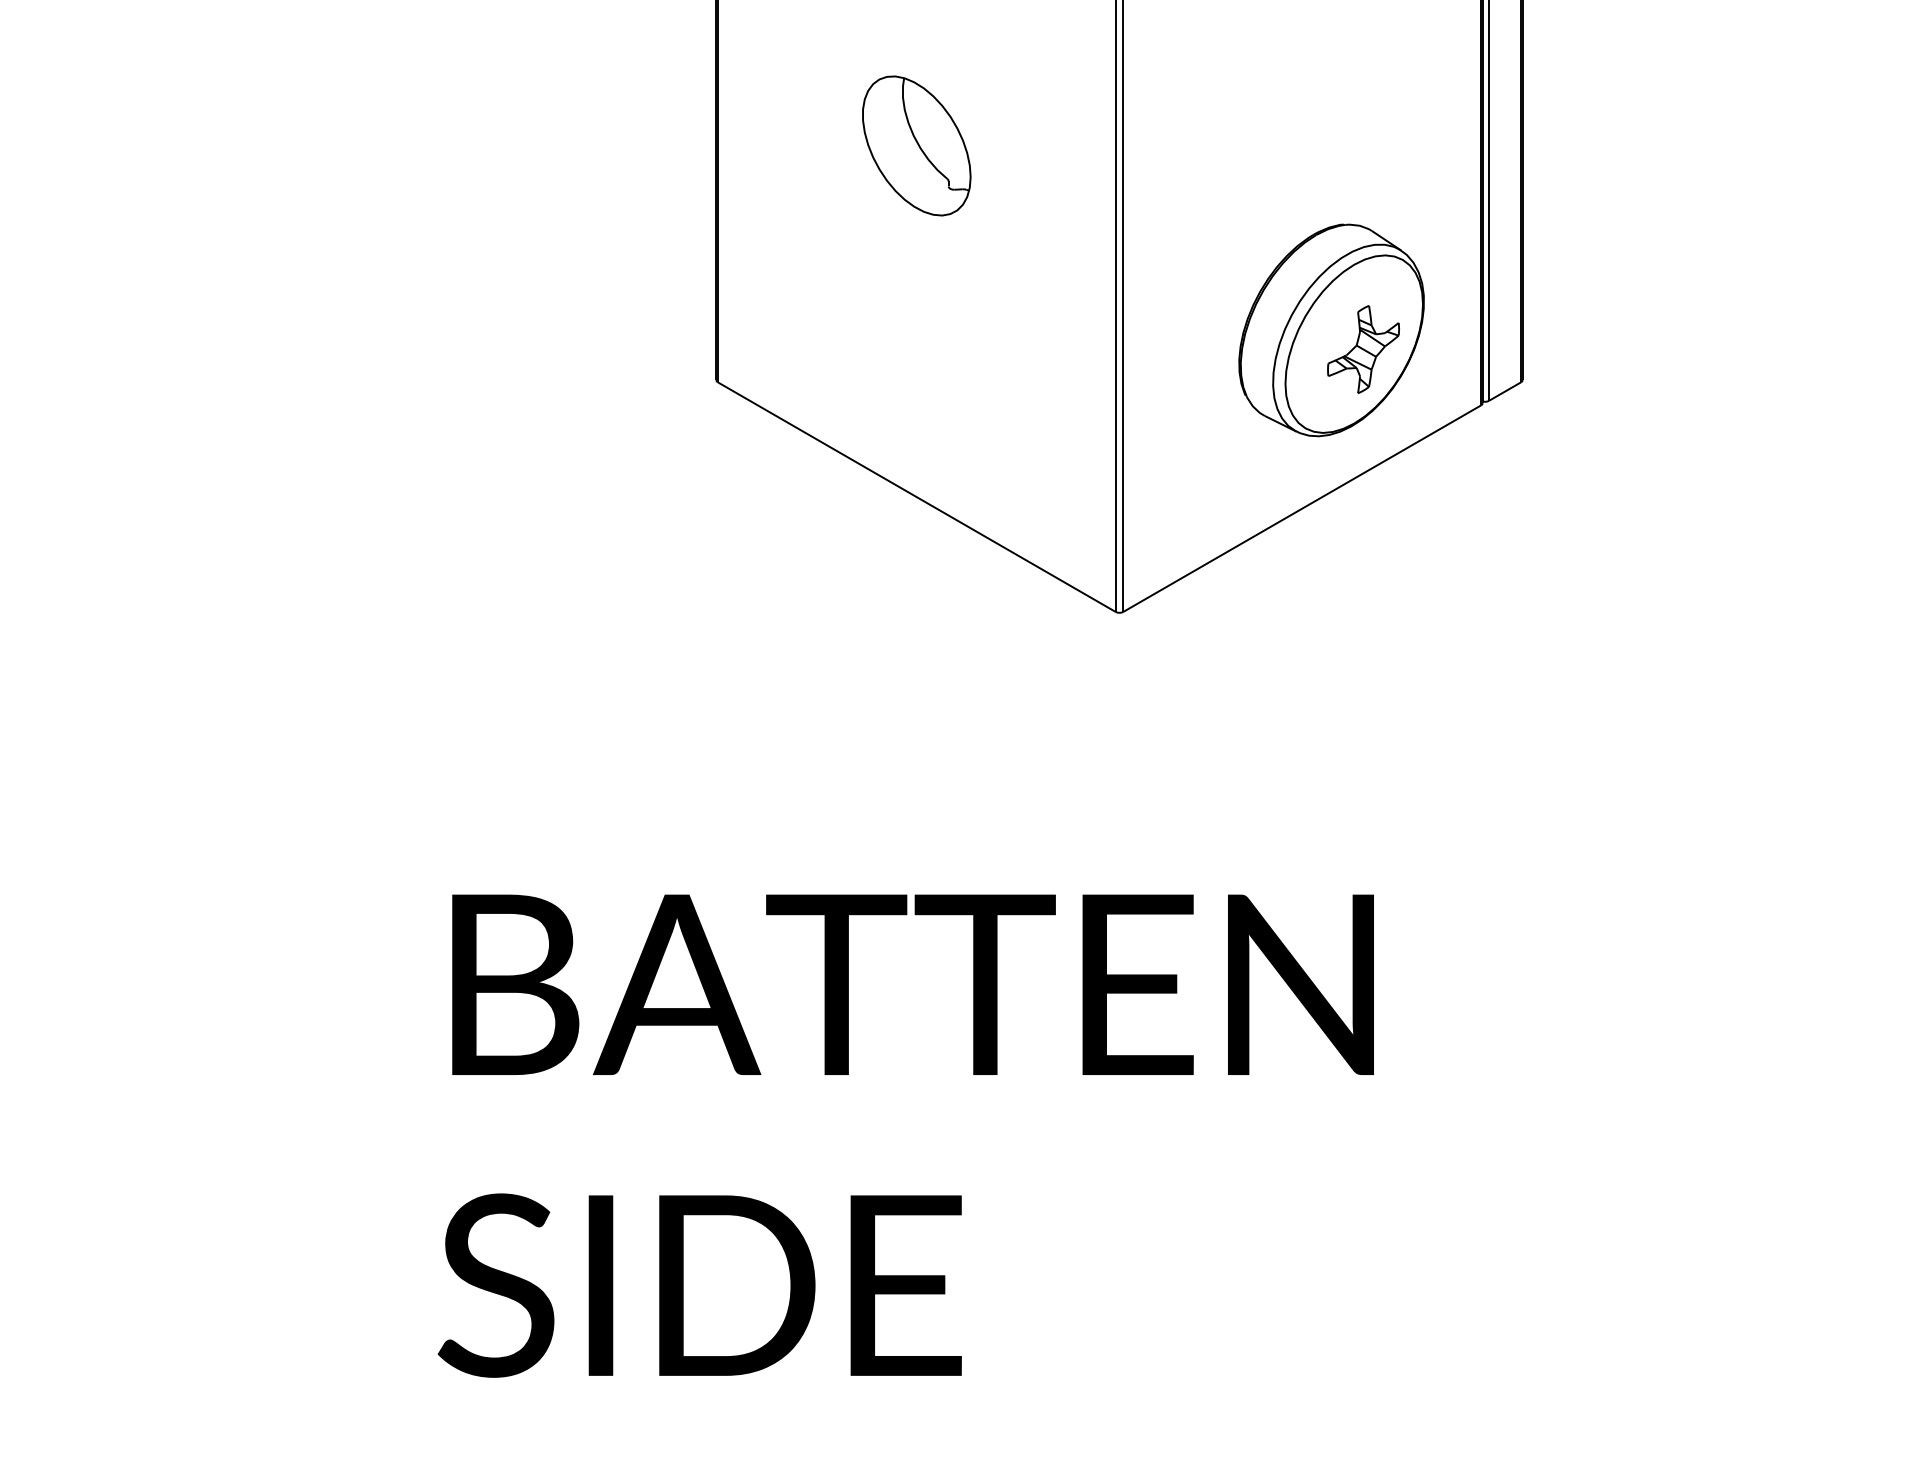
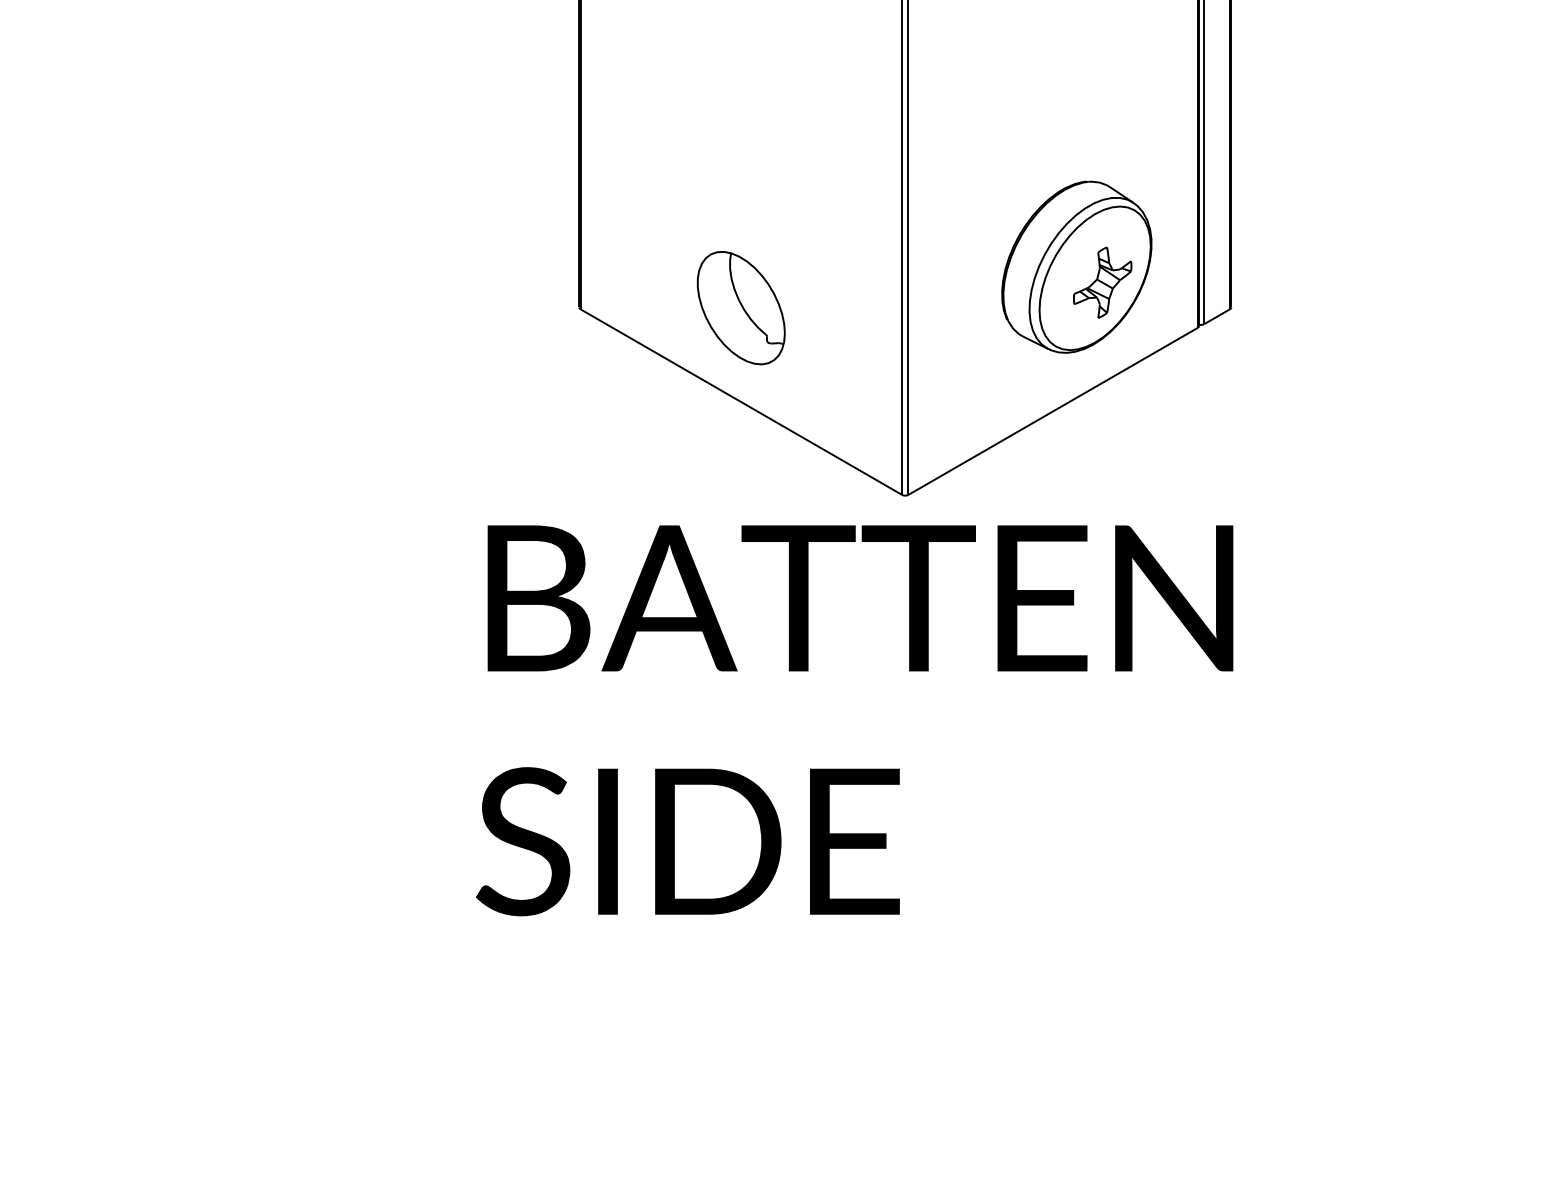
part: (916, 145) -> (741, 307), moved
text: (905, 1135) -> (854, 720), moved

